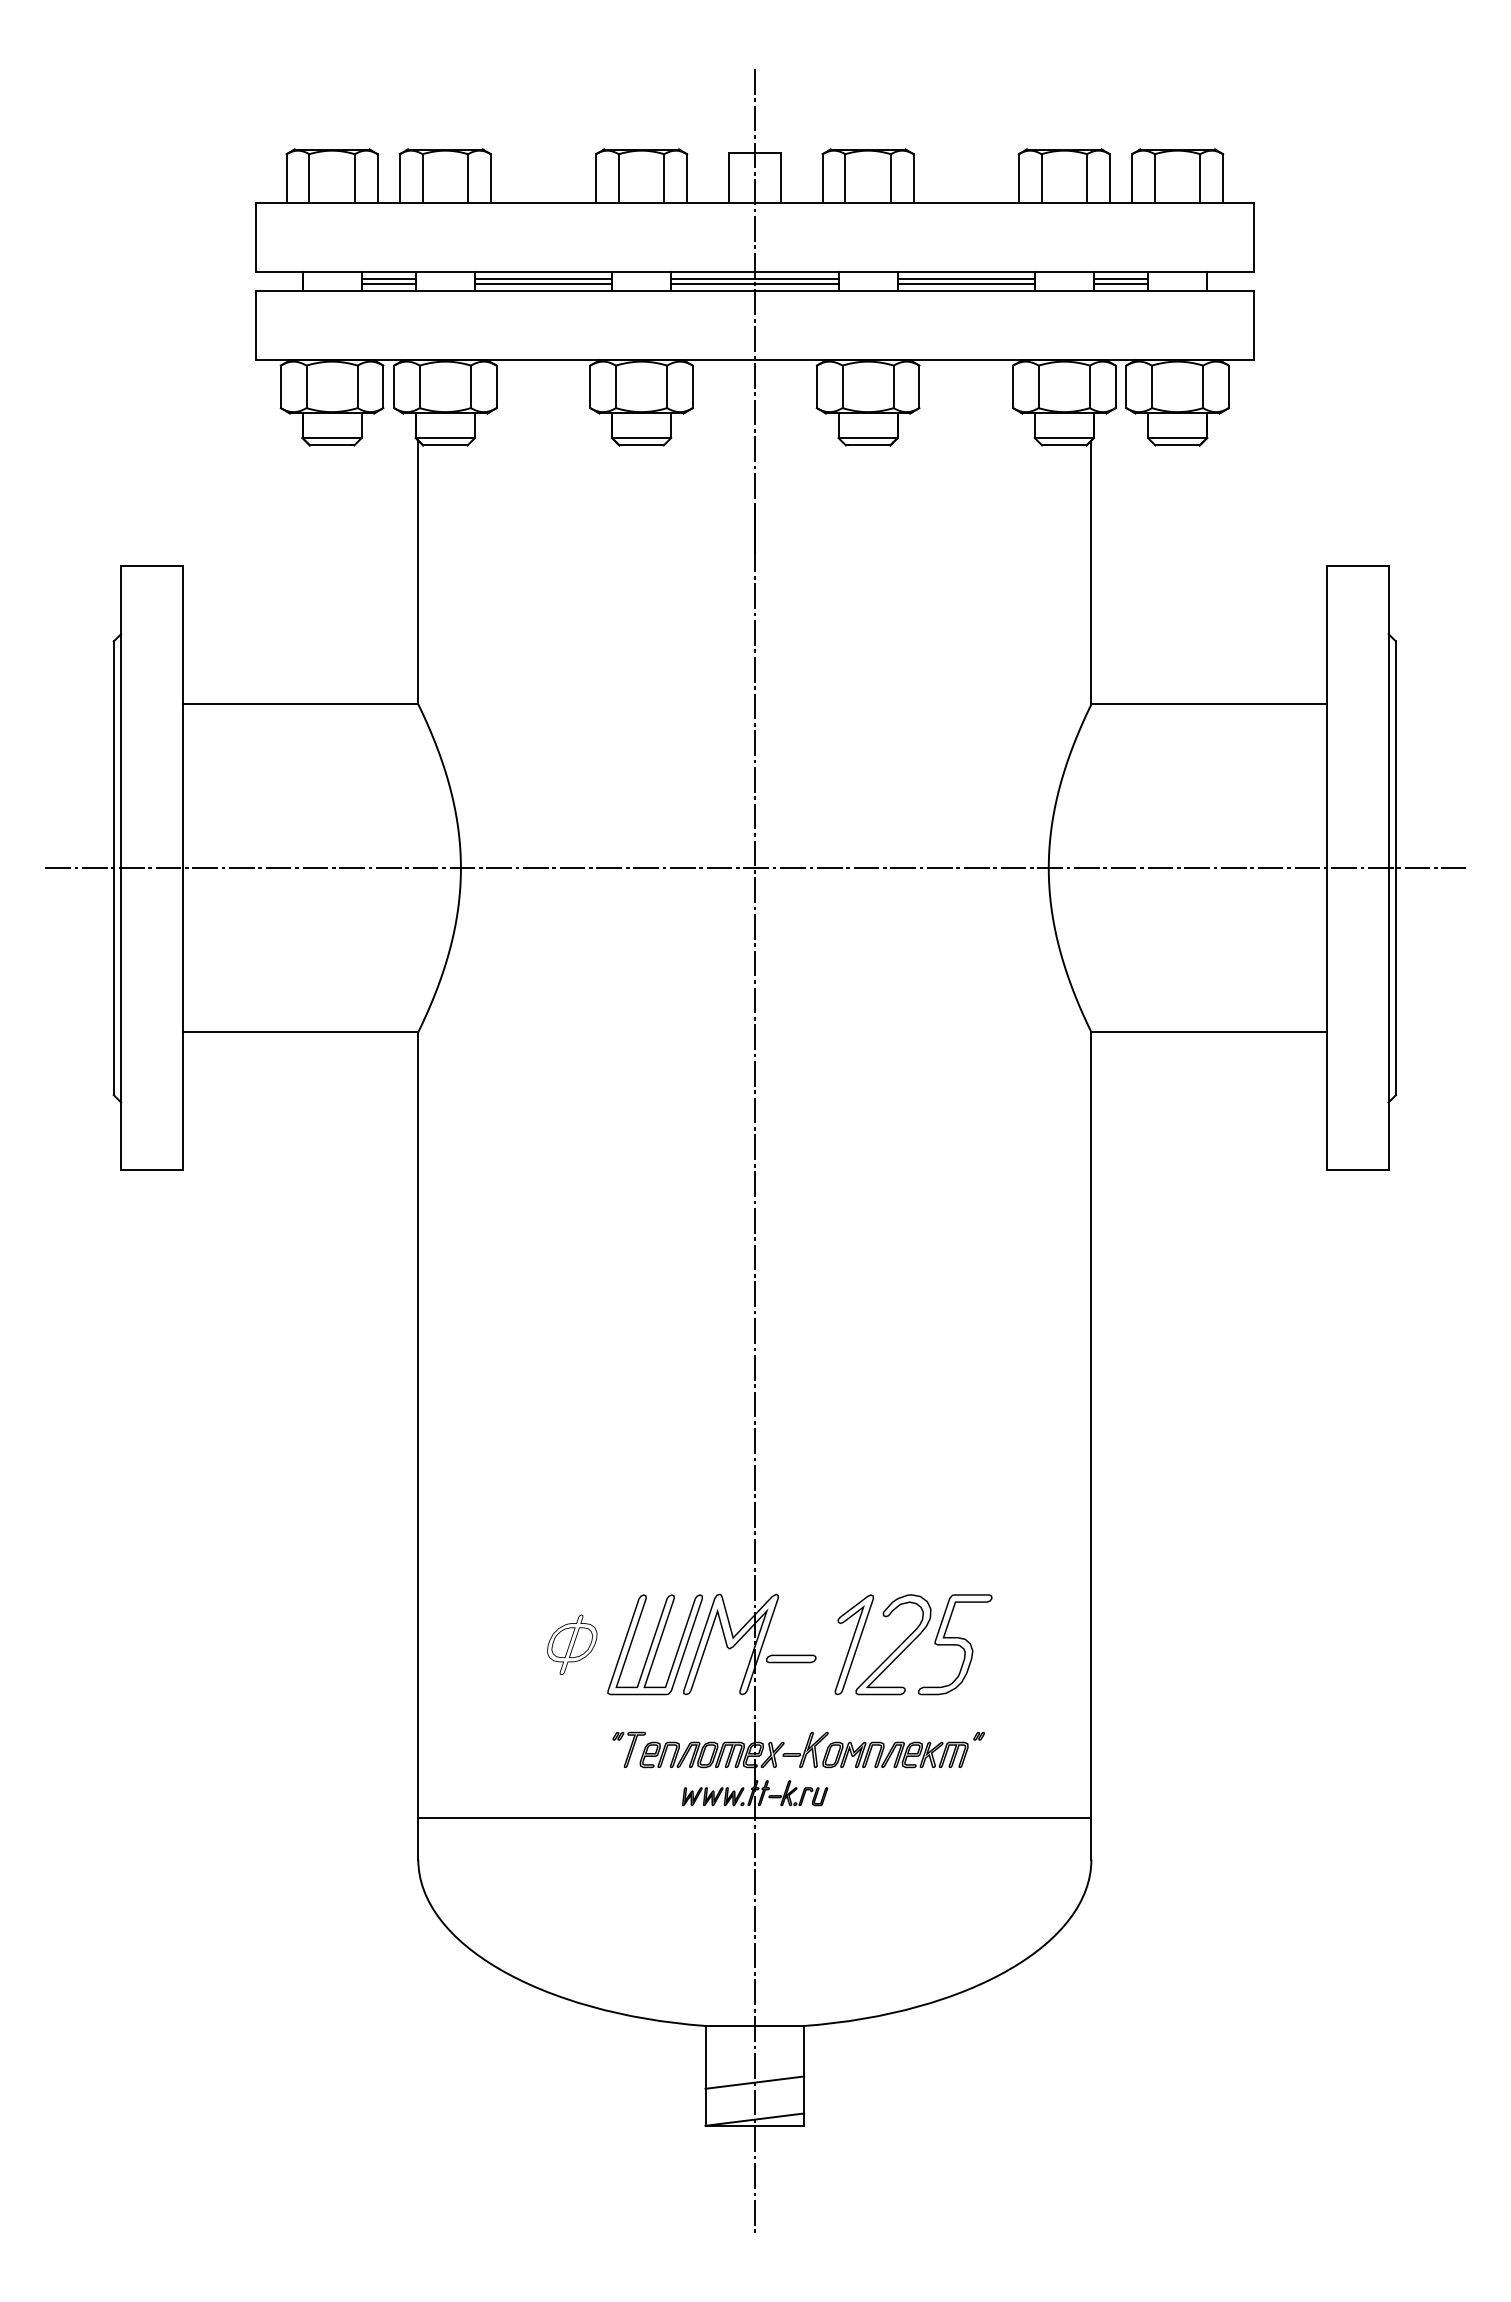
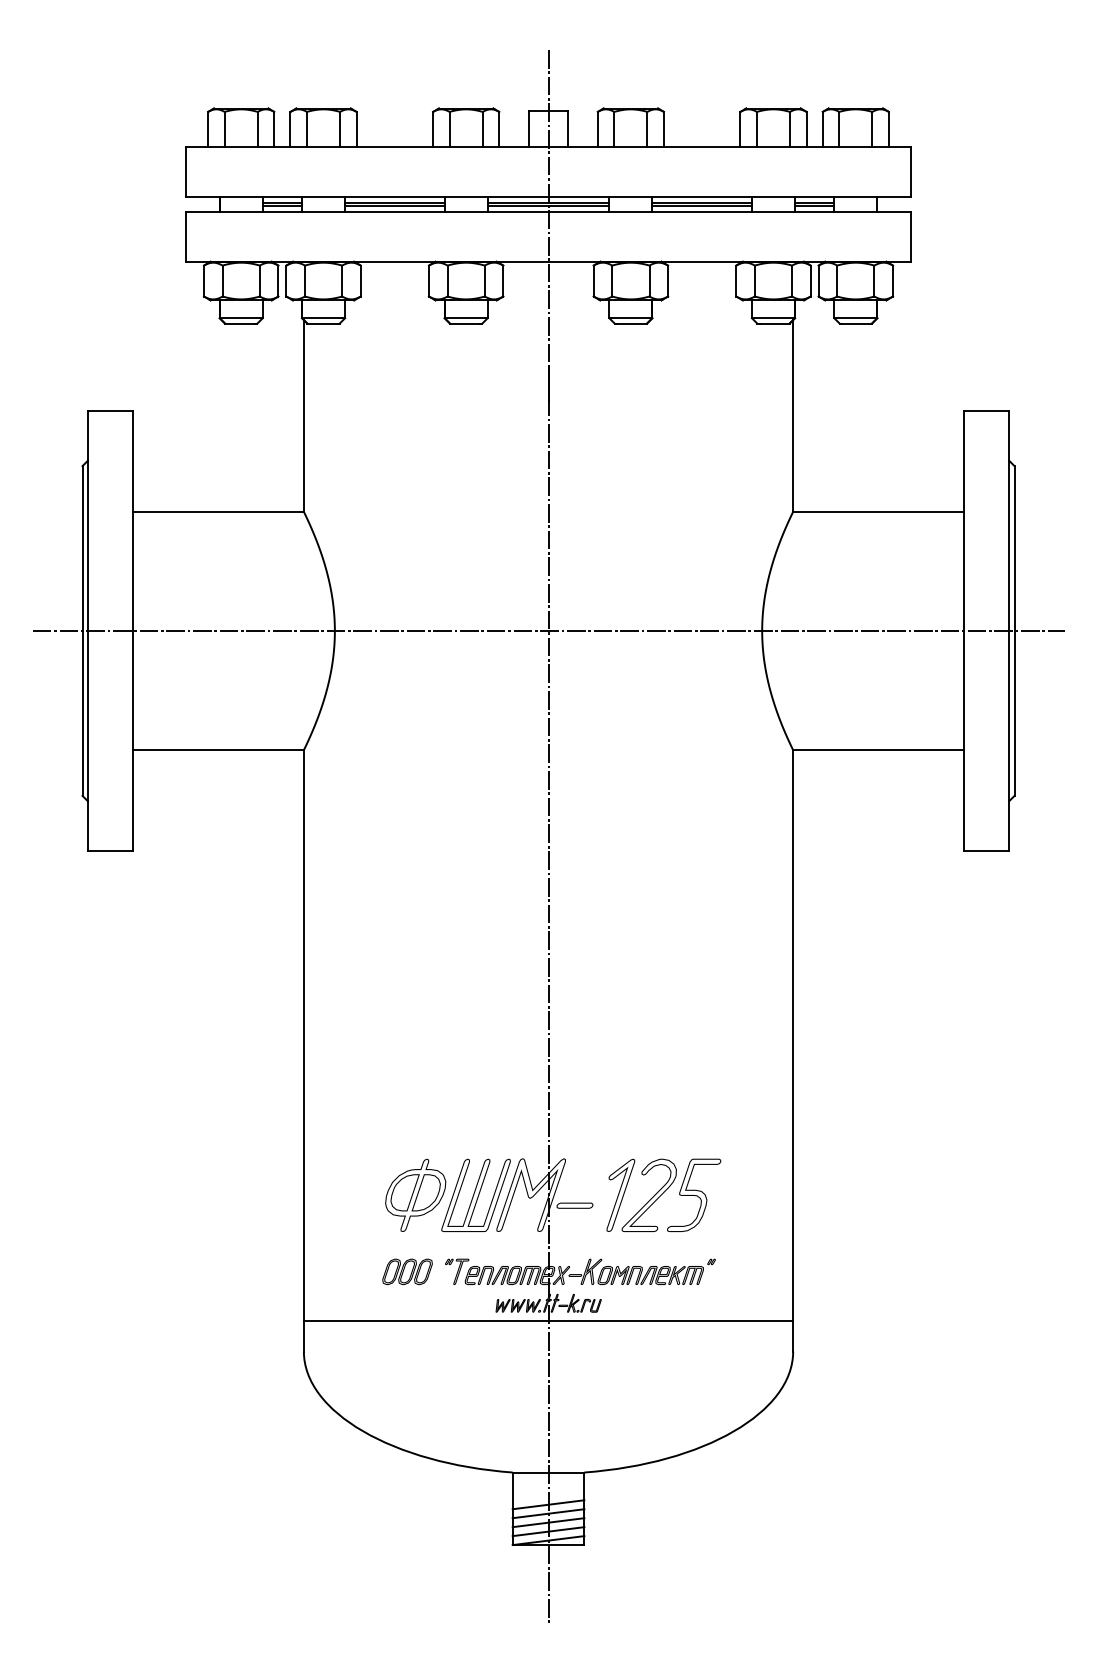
part: (572, 1644) -> (415, 1195), size x1.67
part: (560, 1749) -> (407, 1271), added
line: (754, 2070) -> (548, 1504), added
line: (754, 2094) -> (548, 1522), added
line: (754, 2107) -> (548, 1531), added

